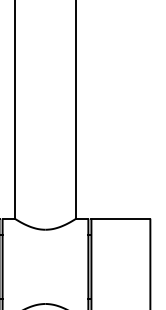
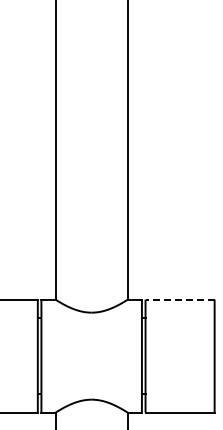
line: (121, 218) -> (180, 299), solid -> dashed

